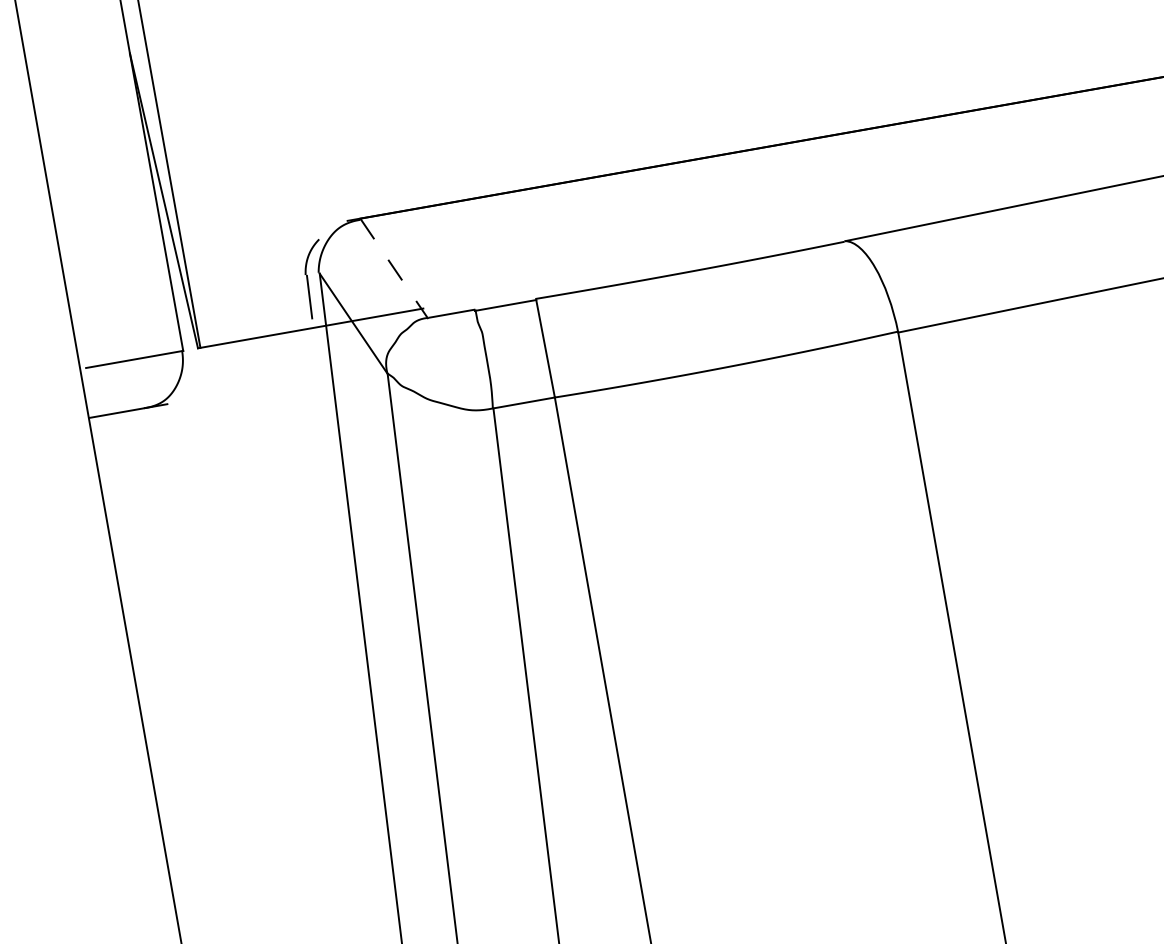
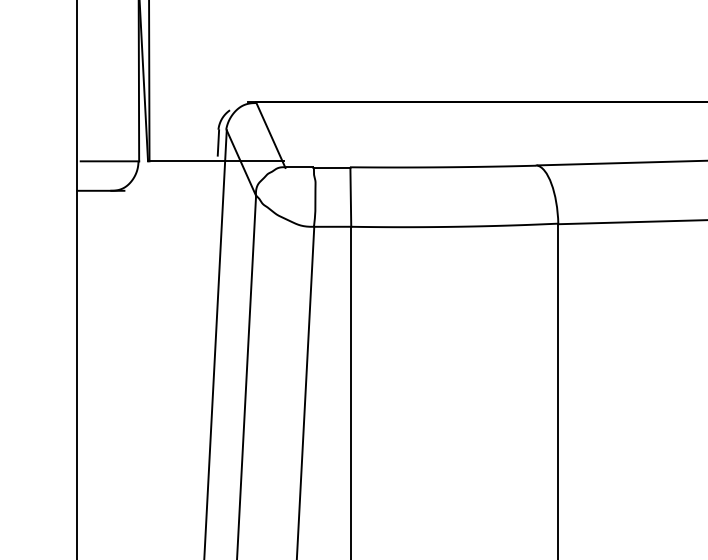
line: (393, 269) -> (270, 135), dashed -> solid

